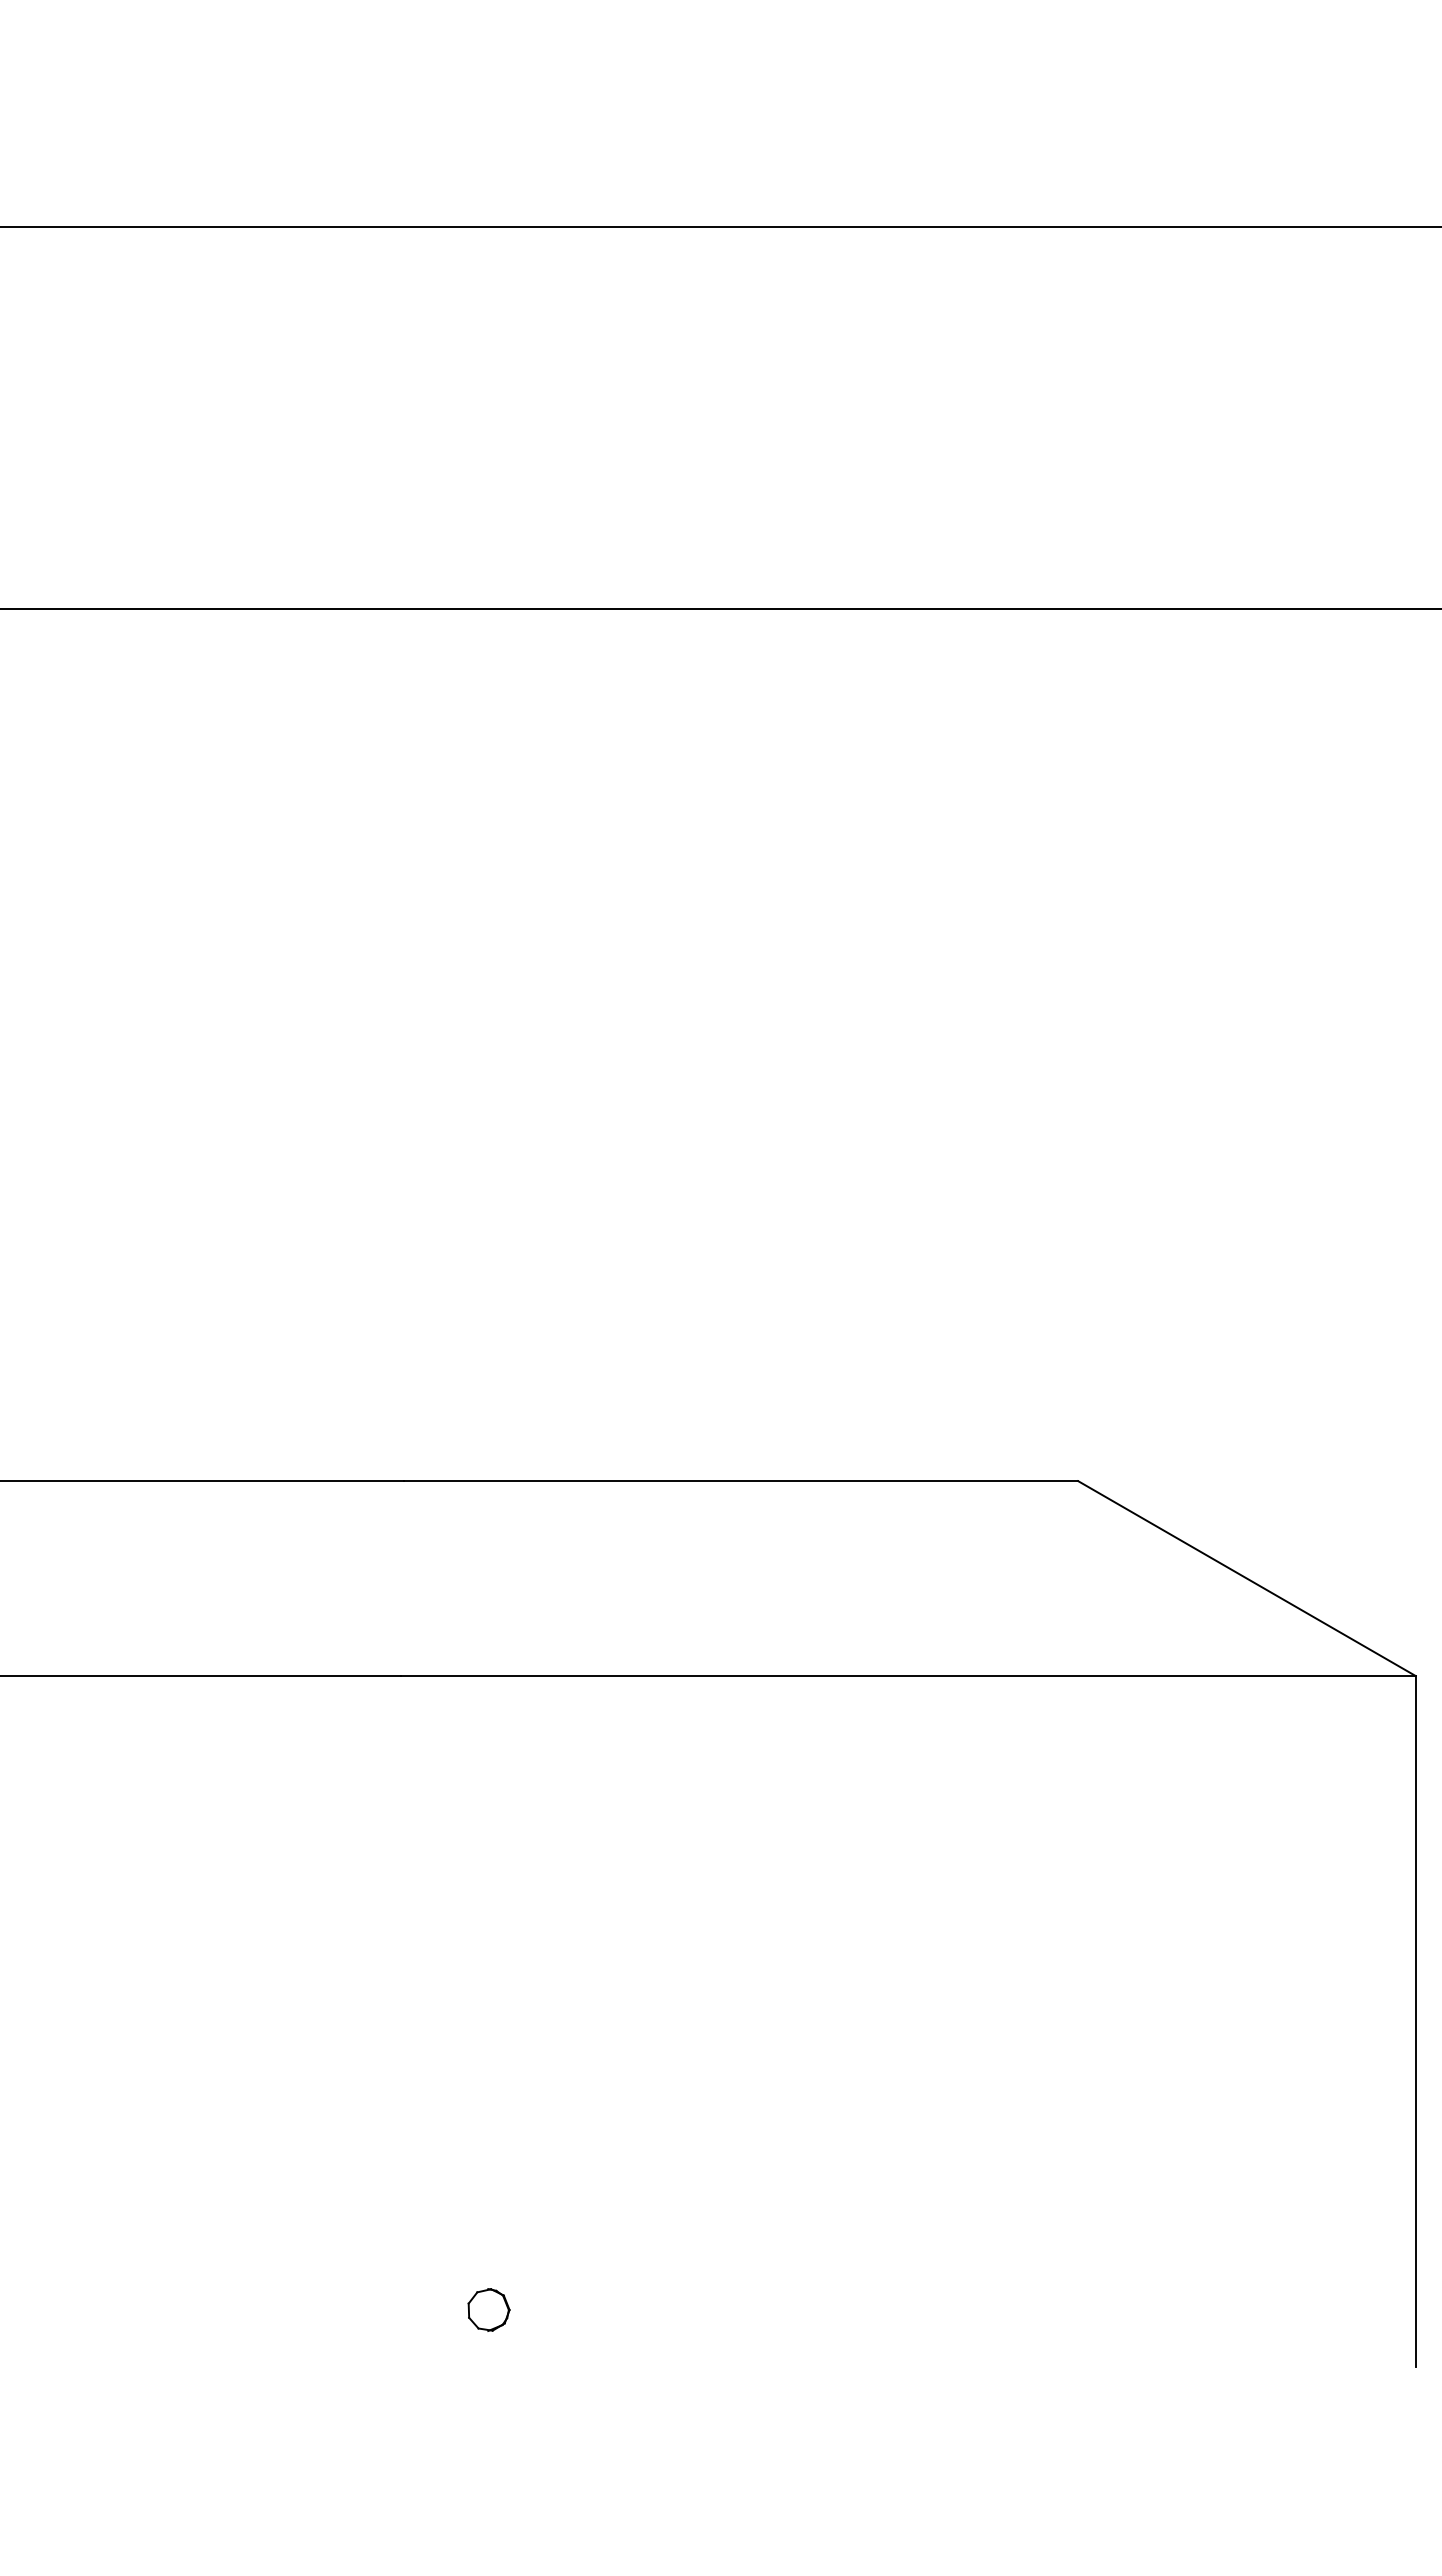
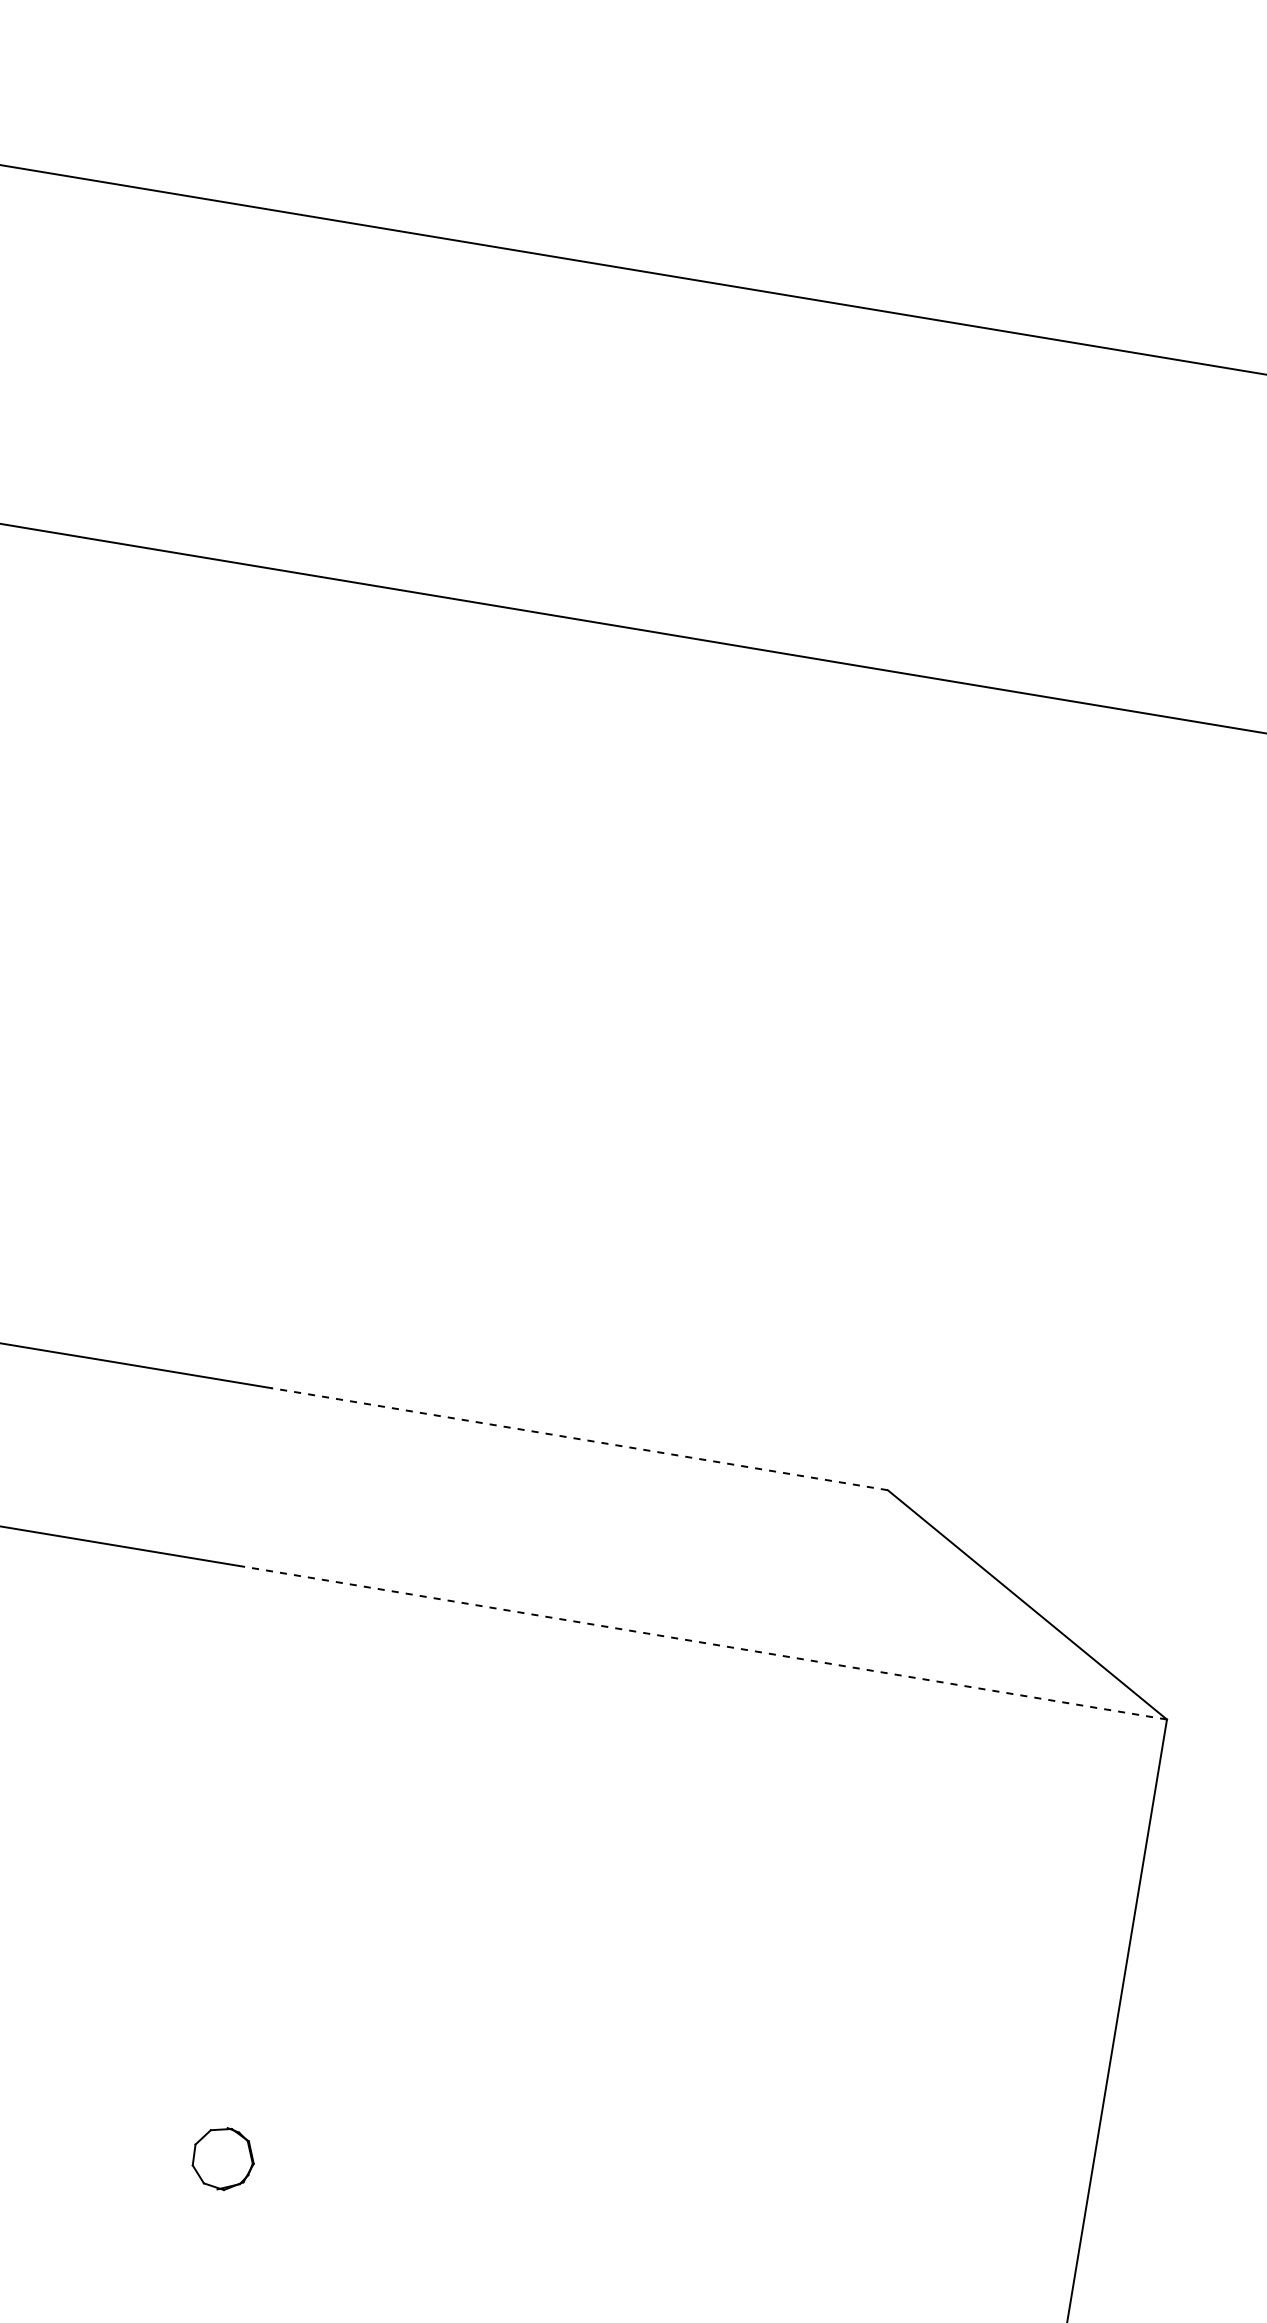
line: (740, 1481) -> (579, 1439), solid -> dashed
line: (907, 1676) -> (702, 1642), solid -> dashed
part: (488, 2309) -> (223, 2158), size x1.6

